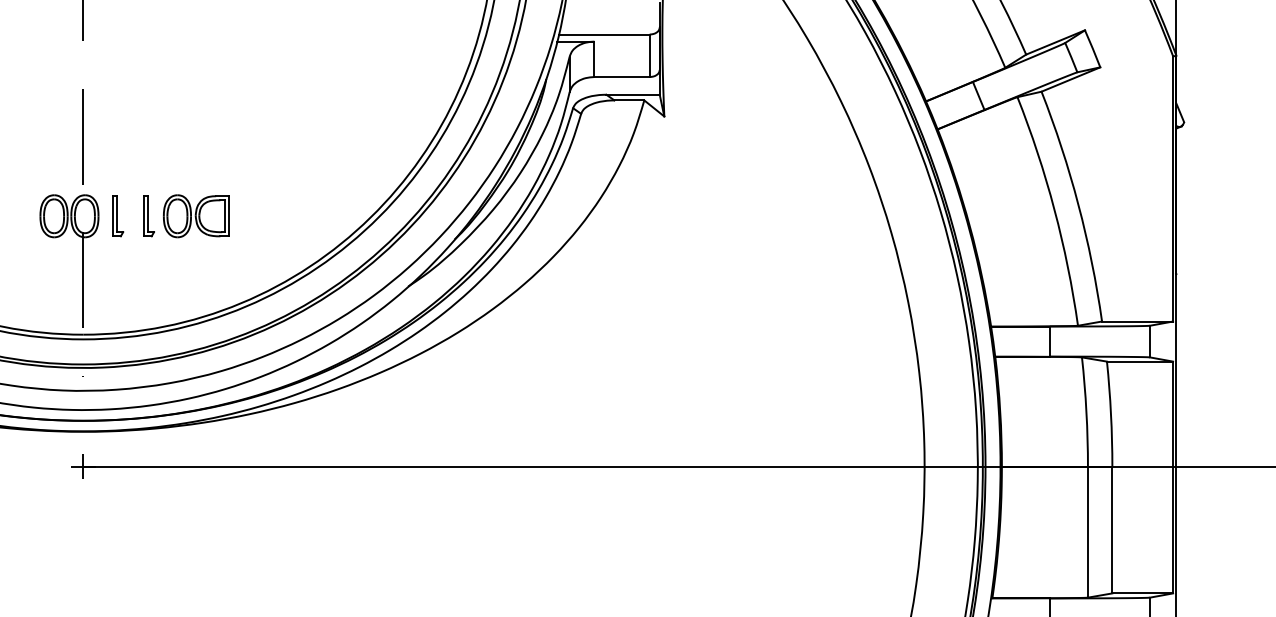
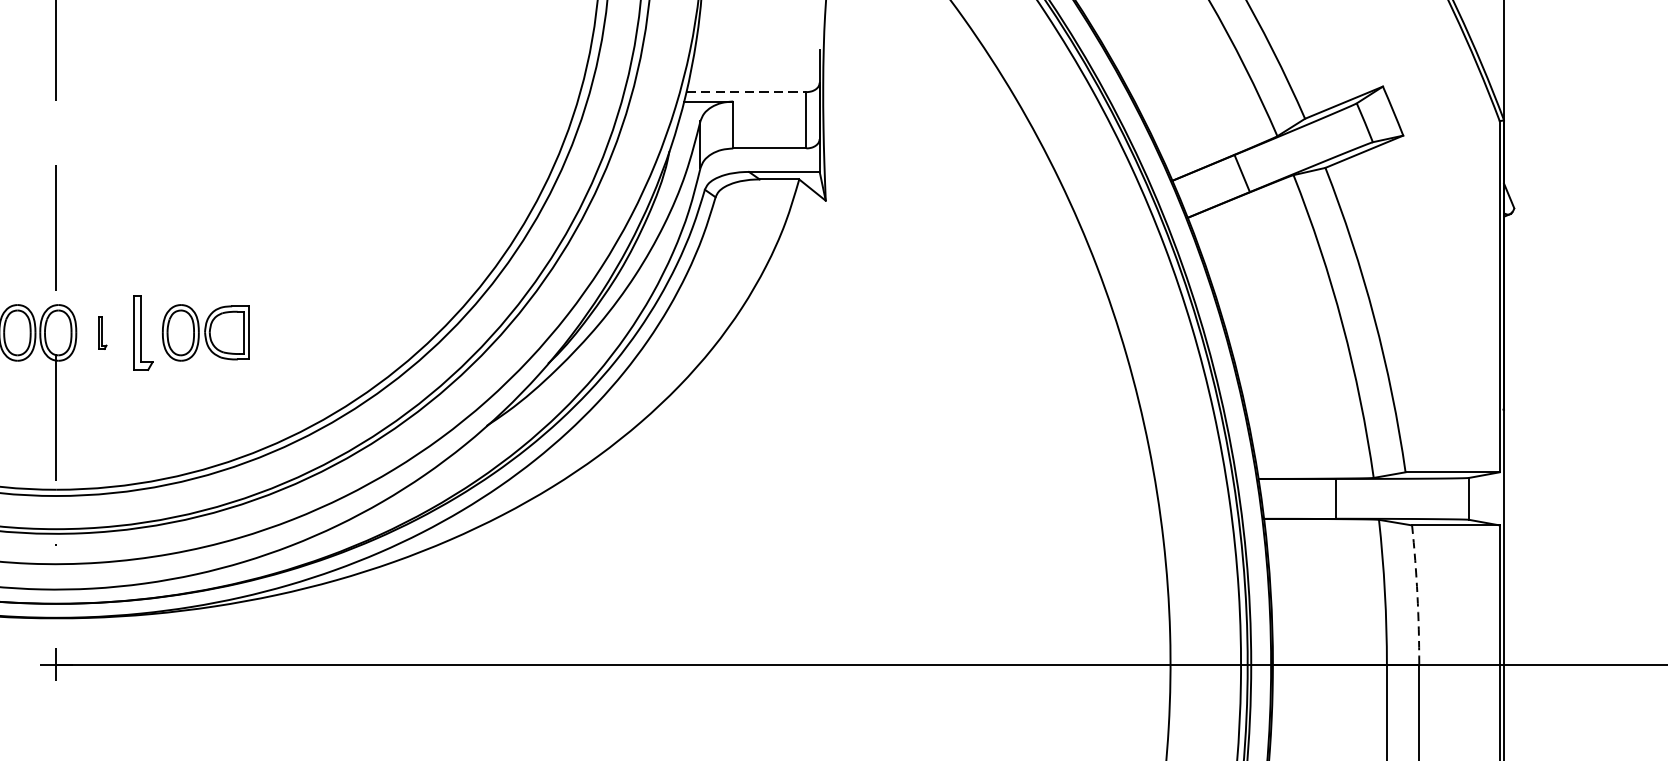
line: (604, 34) -> (746, 92), solid -> dashed
part: (118, 216) -> (102, 333), size x0.6
part: (148, 216) -> (142, 333), size x1.4
arc: (1111, 414) -> (1418, 595), solid -> dashed

